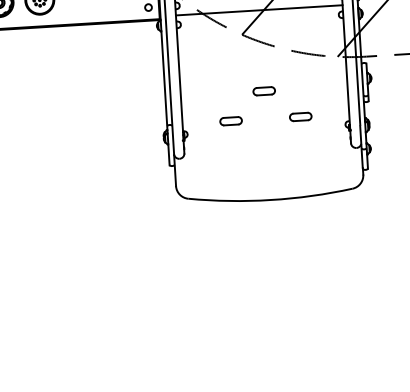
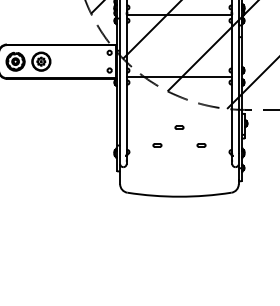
part: (264, 90) -> (179, 127), size x0.6
part: (300, 117) -> (201, 145), size x0.6
part: (231, 121) -> (157, 145), size x0.6

